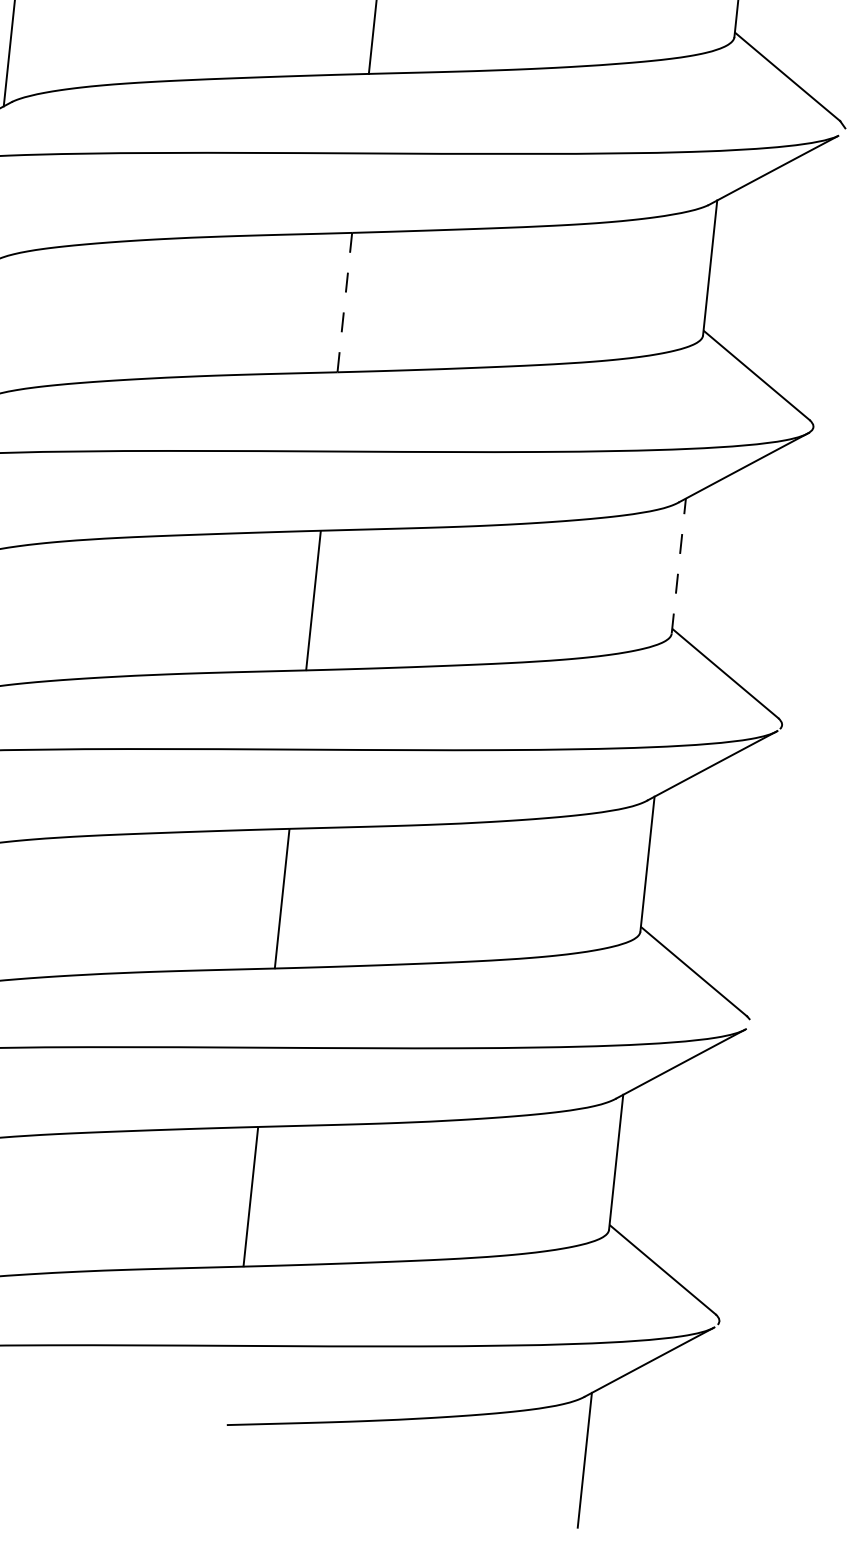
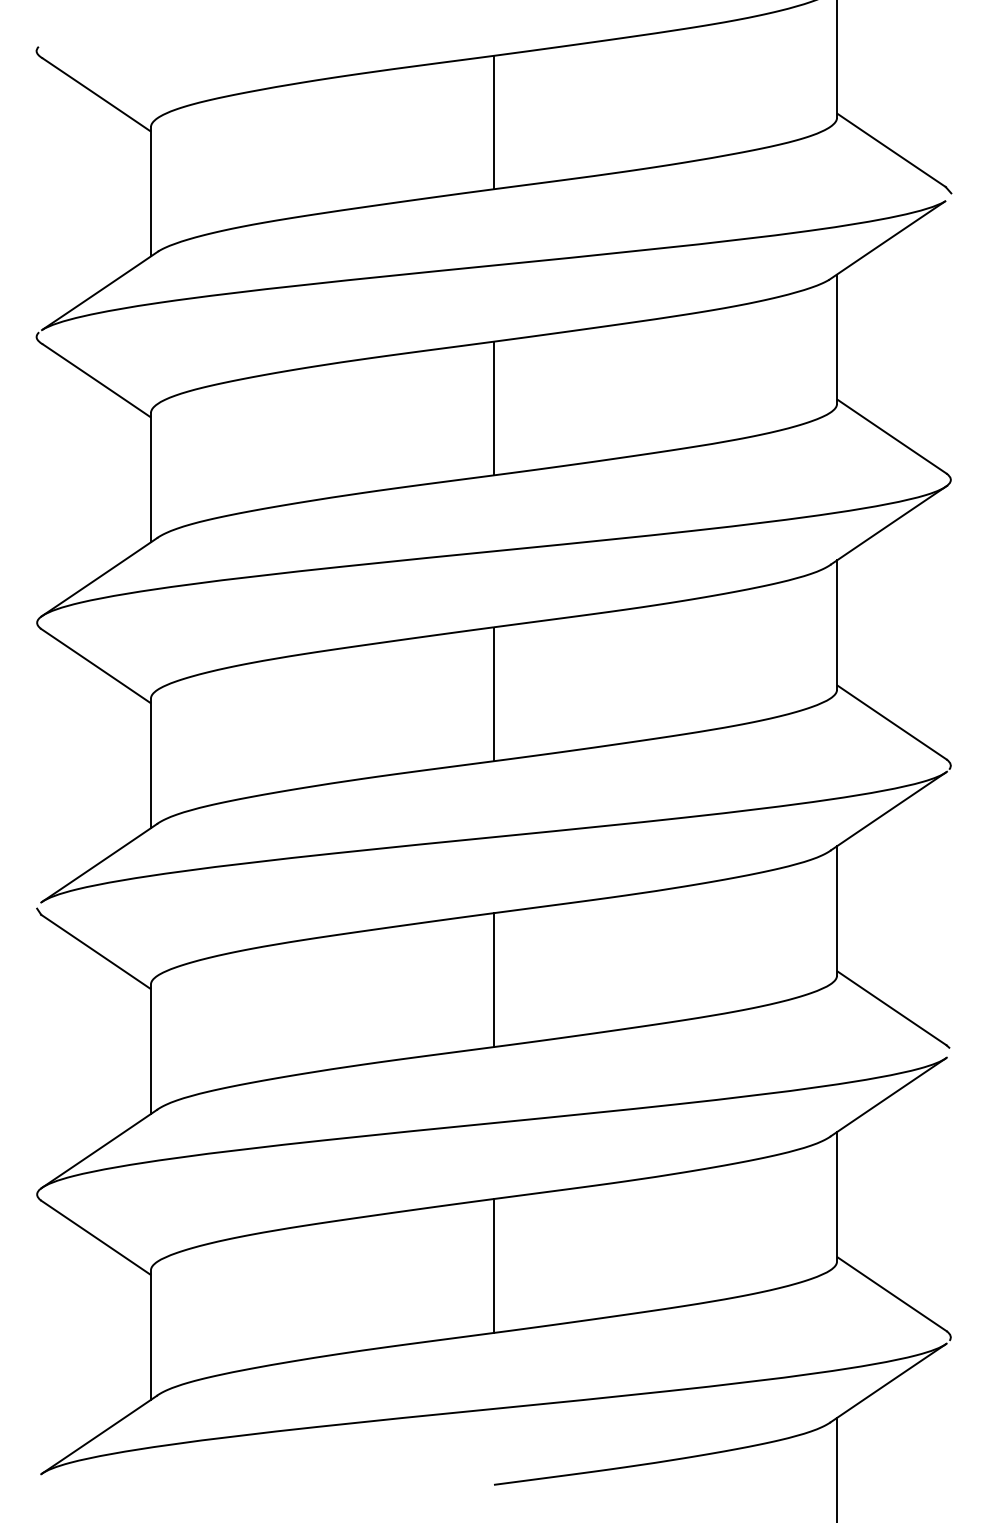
line: (344, 302) -> (493, 408), dashed -> solid
line: (679, 566) -> (837, 625), dashed -> solid

